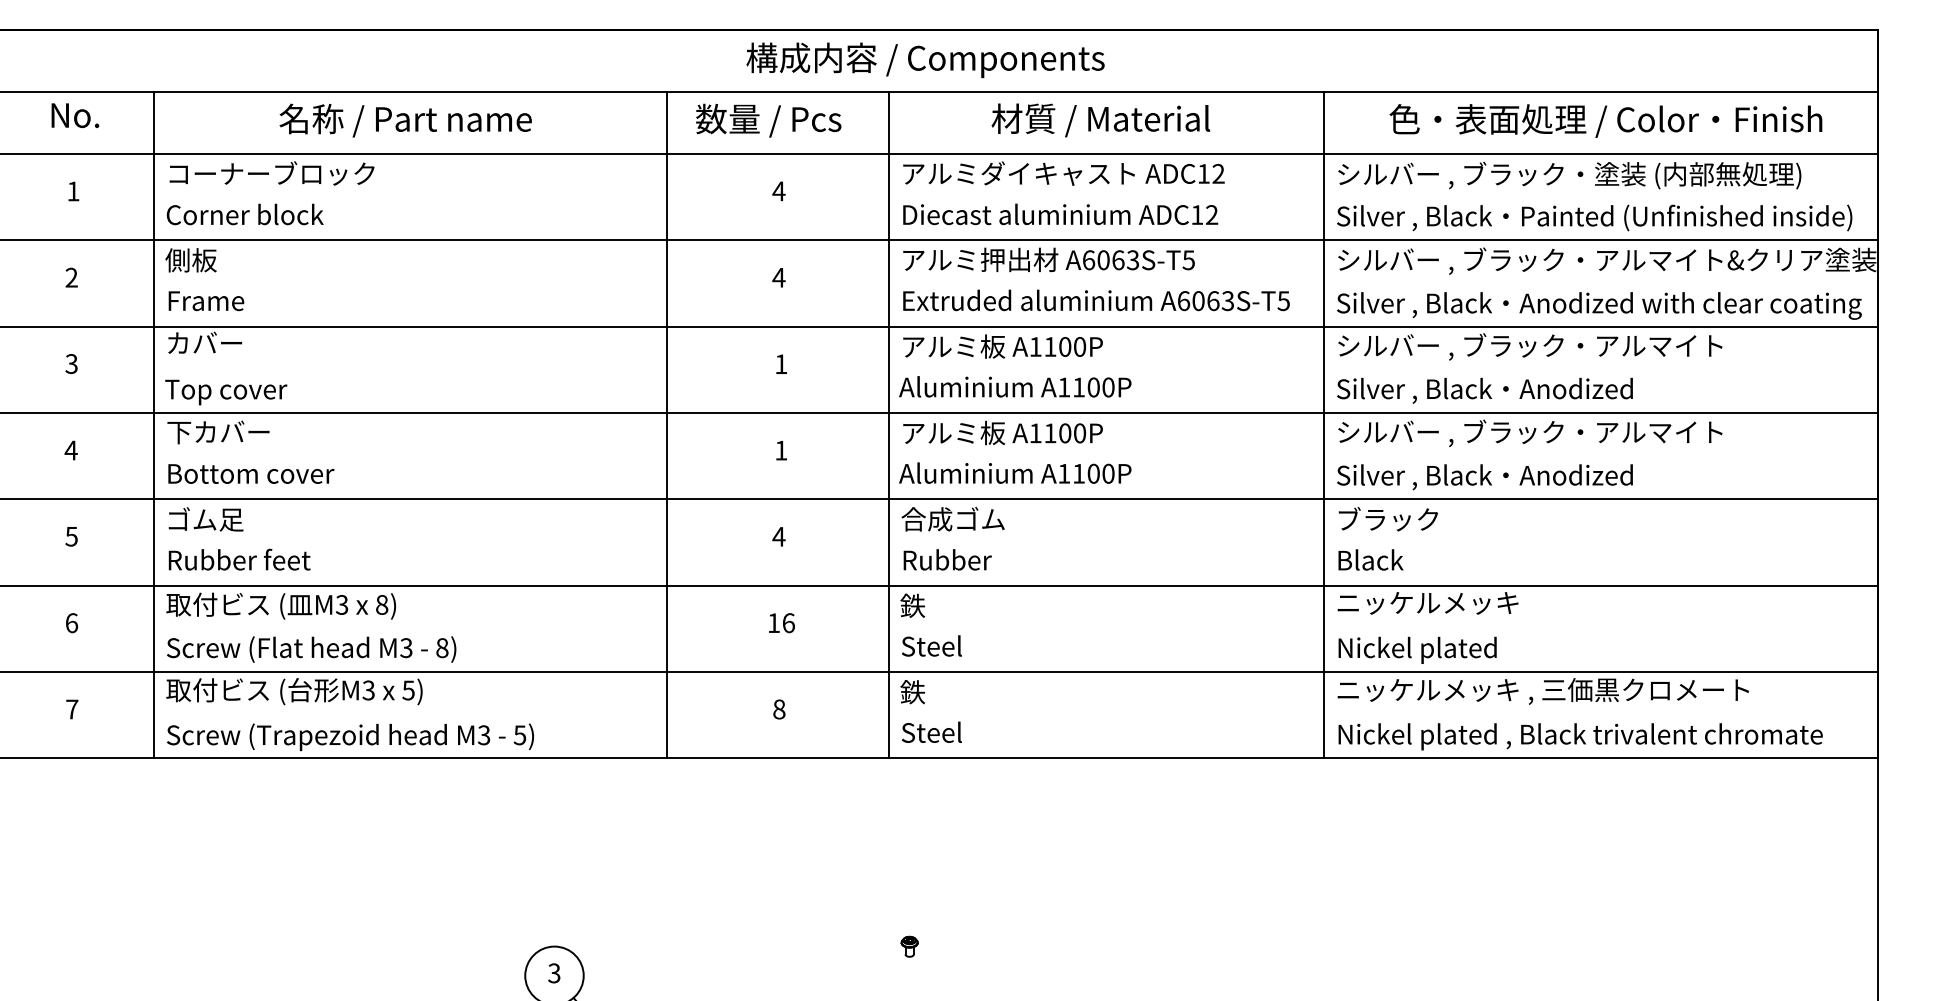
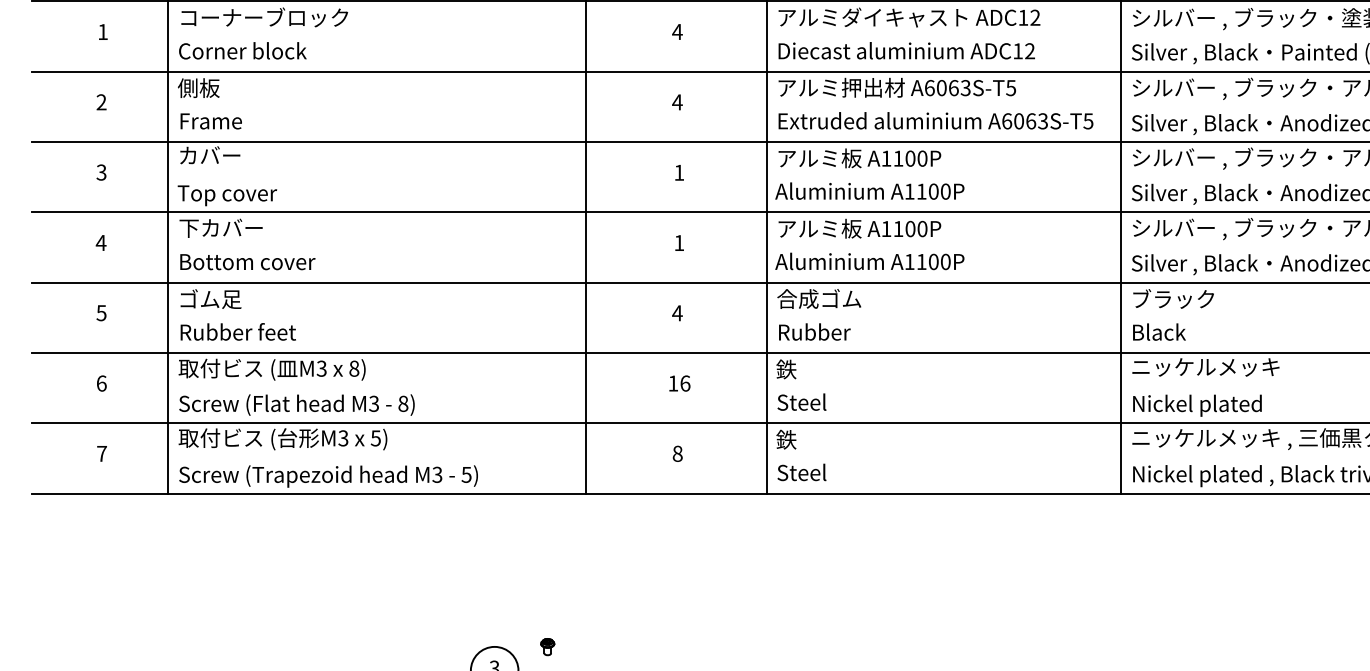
part: (909, 946) -> (547, 646), moved

